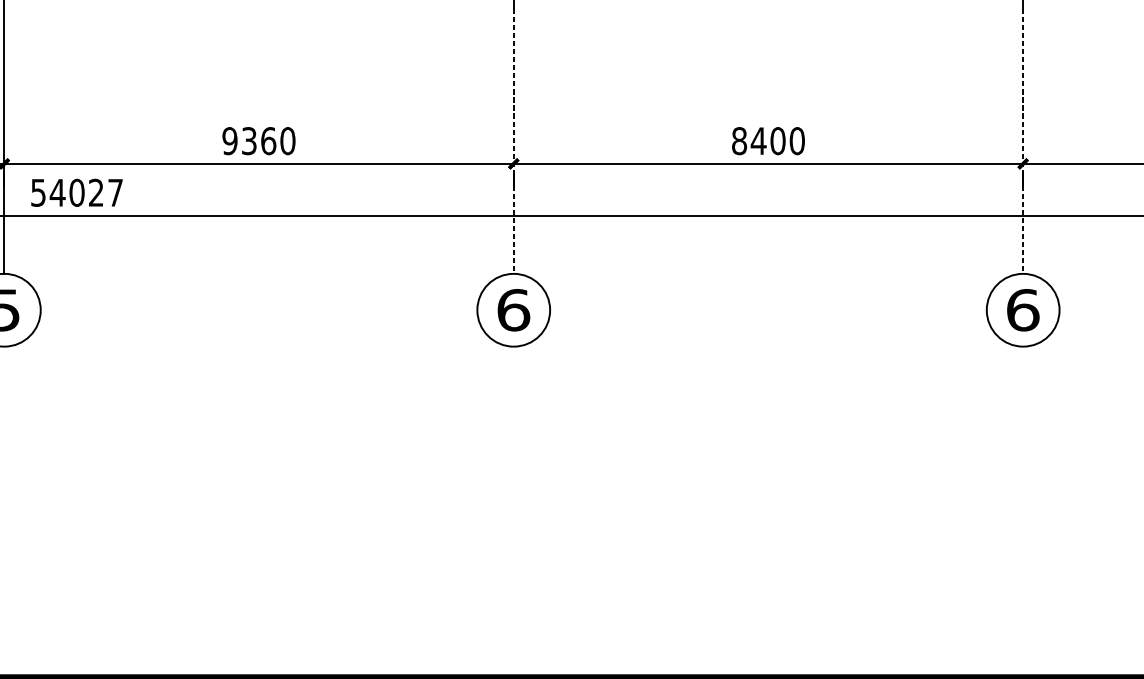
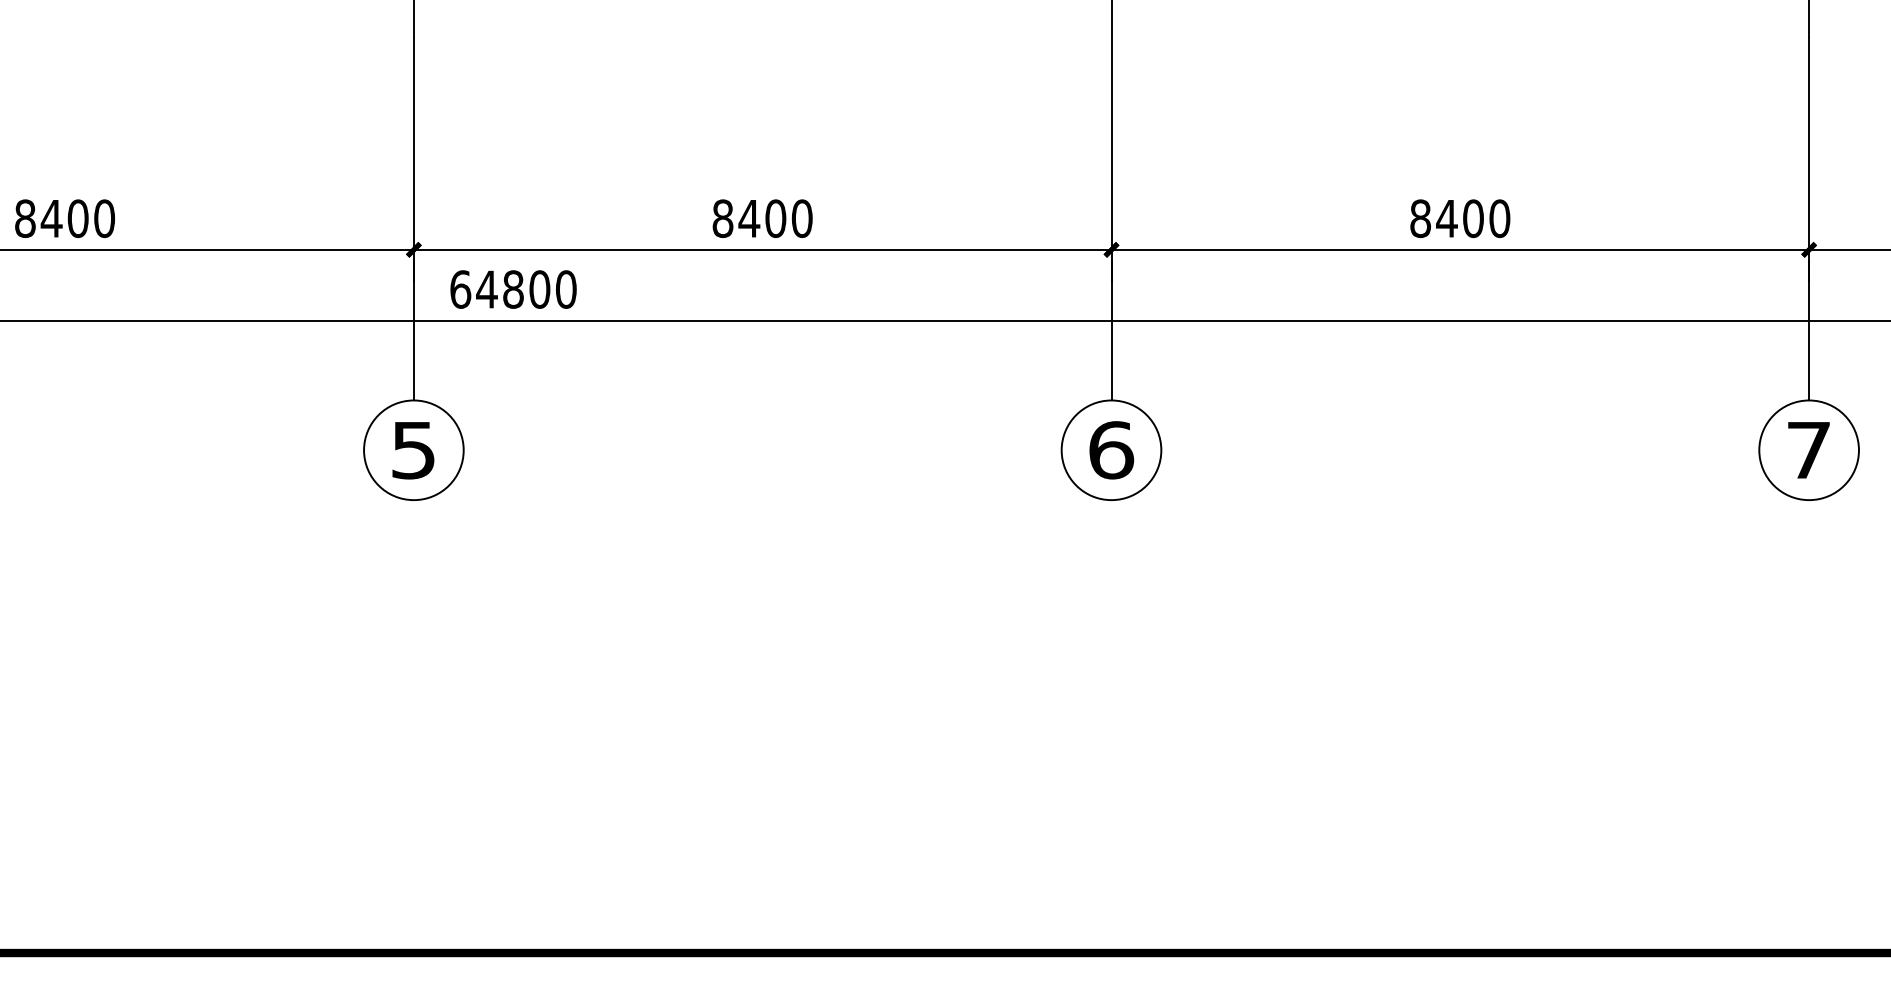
text: (249, 140) -> (749, 218), 9360 -> 8400
line: (513, 141) -> (1111, 219), dashed -> solid
line: (1023, 141) -> (1809, 219), dashed -> solid
text: (77, 192) -> (513, 289), 54027 -> 64800
text: (1023, 310) -> (1809, 450), 6 -> 7

